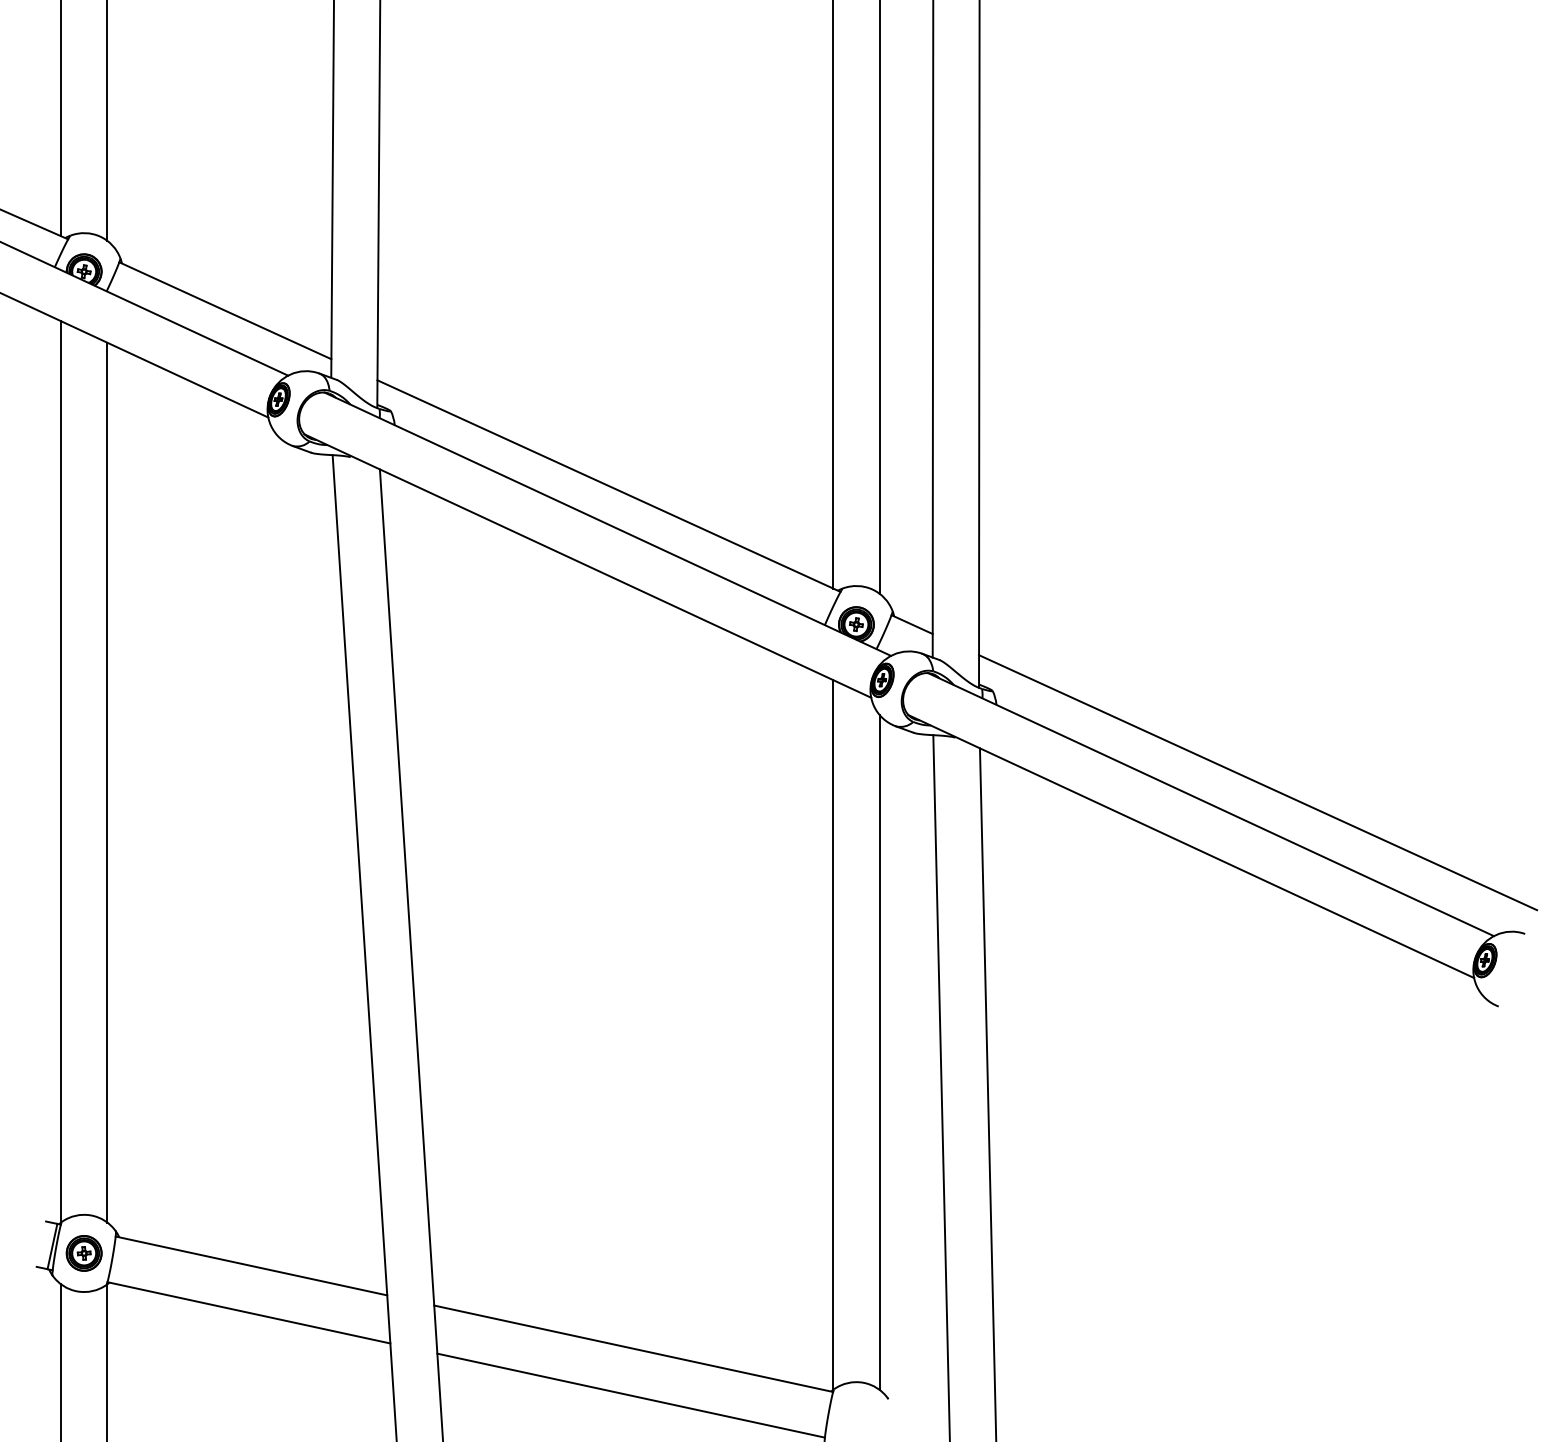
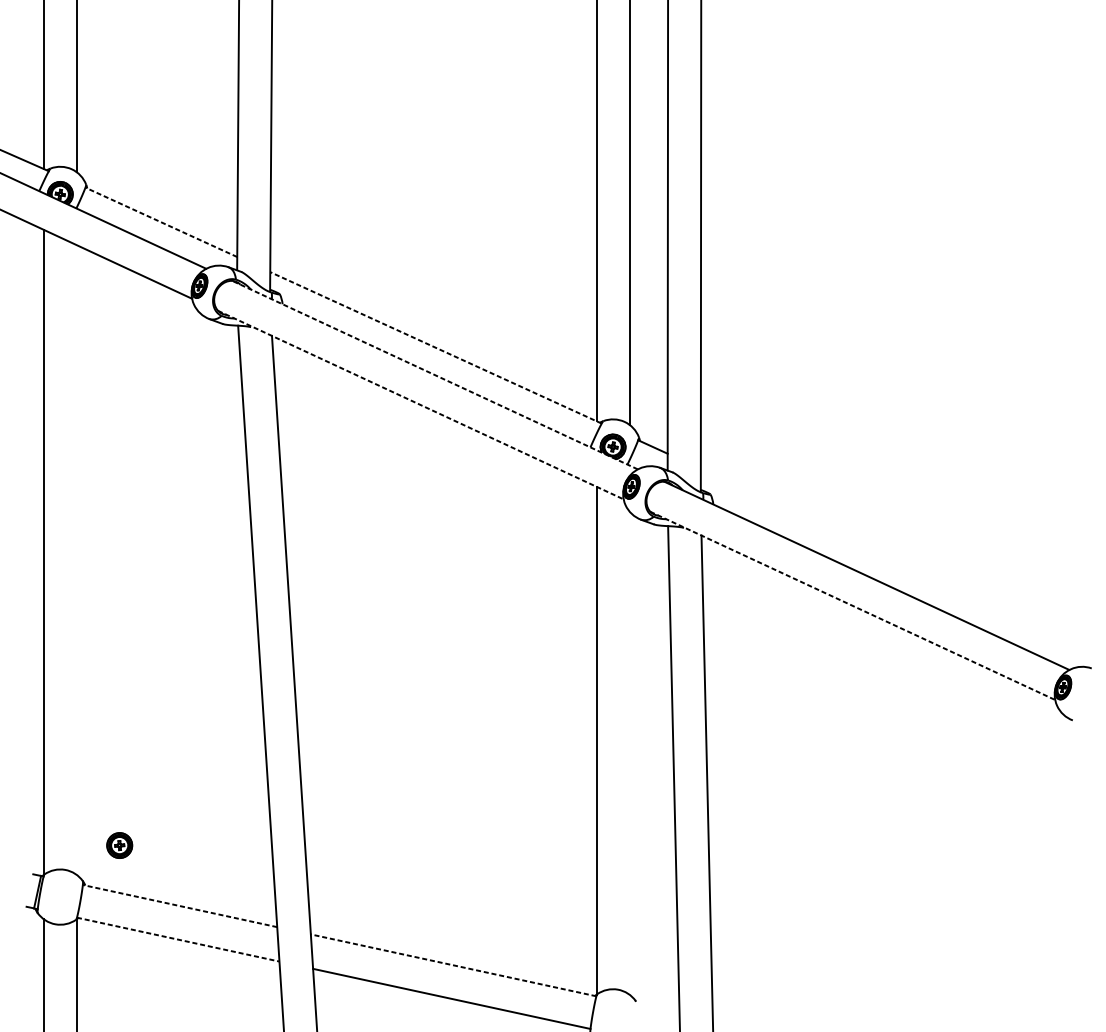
line: (225, 310) -> (161, 222), solid -> dashed
line: (609, 486) -> (436, 348), solid -> dashed
line: (607, 523) -> (434, 374), solid -> dashed
line: (588, 566) -> (421, 405), solid -> dashed
line: (107, 782) -> (76, 560), removed
line: (1258, 782) -> (900, 560), removed
line: (1191, 846) -> (852, 605), solid -> dashed
line: (879, 1052) -> (629, 753), removed
part: (83, 1253) -> (119, 845), moved
line: (251, 1265) -> (180, 905), solid -> dashed
line: (248, 1312) -> (177, 939), solid -> dashed
line: (633, 1348) -> (453, 965), solid -> dashed

